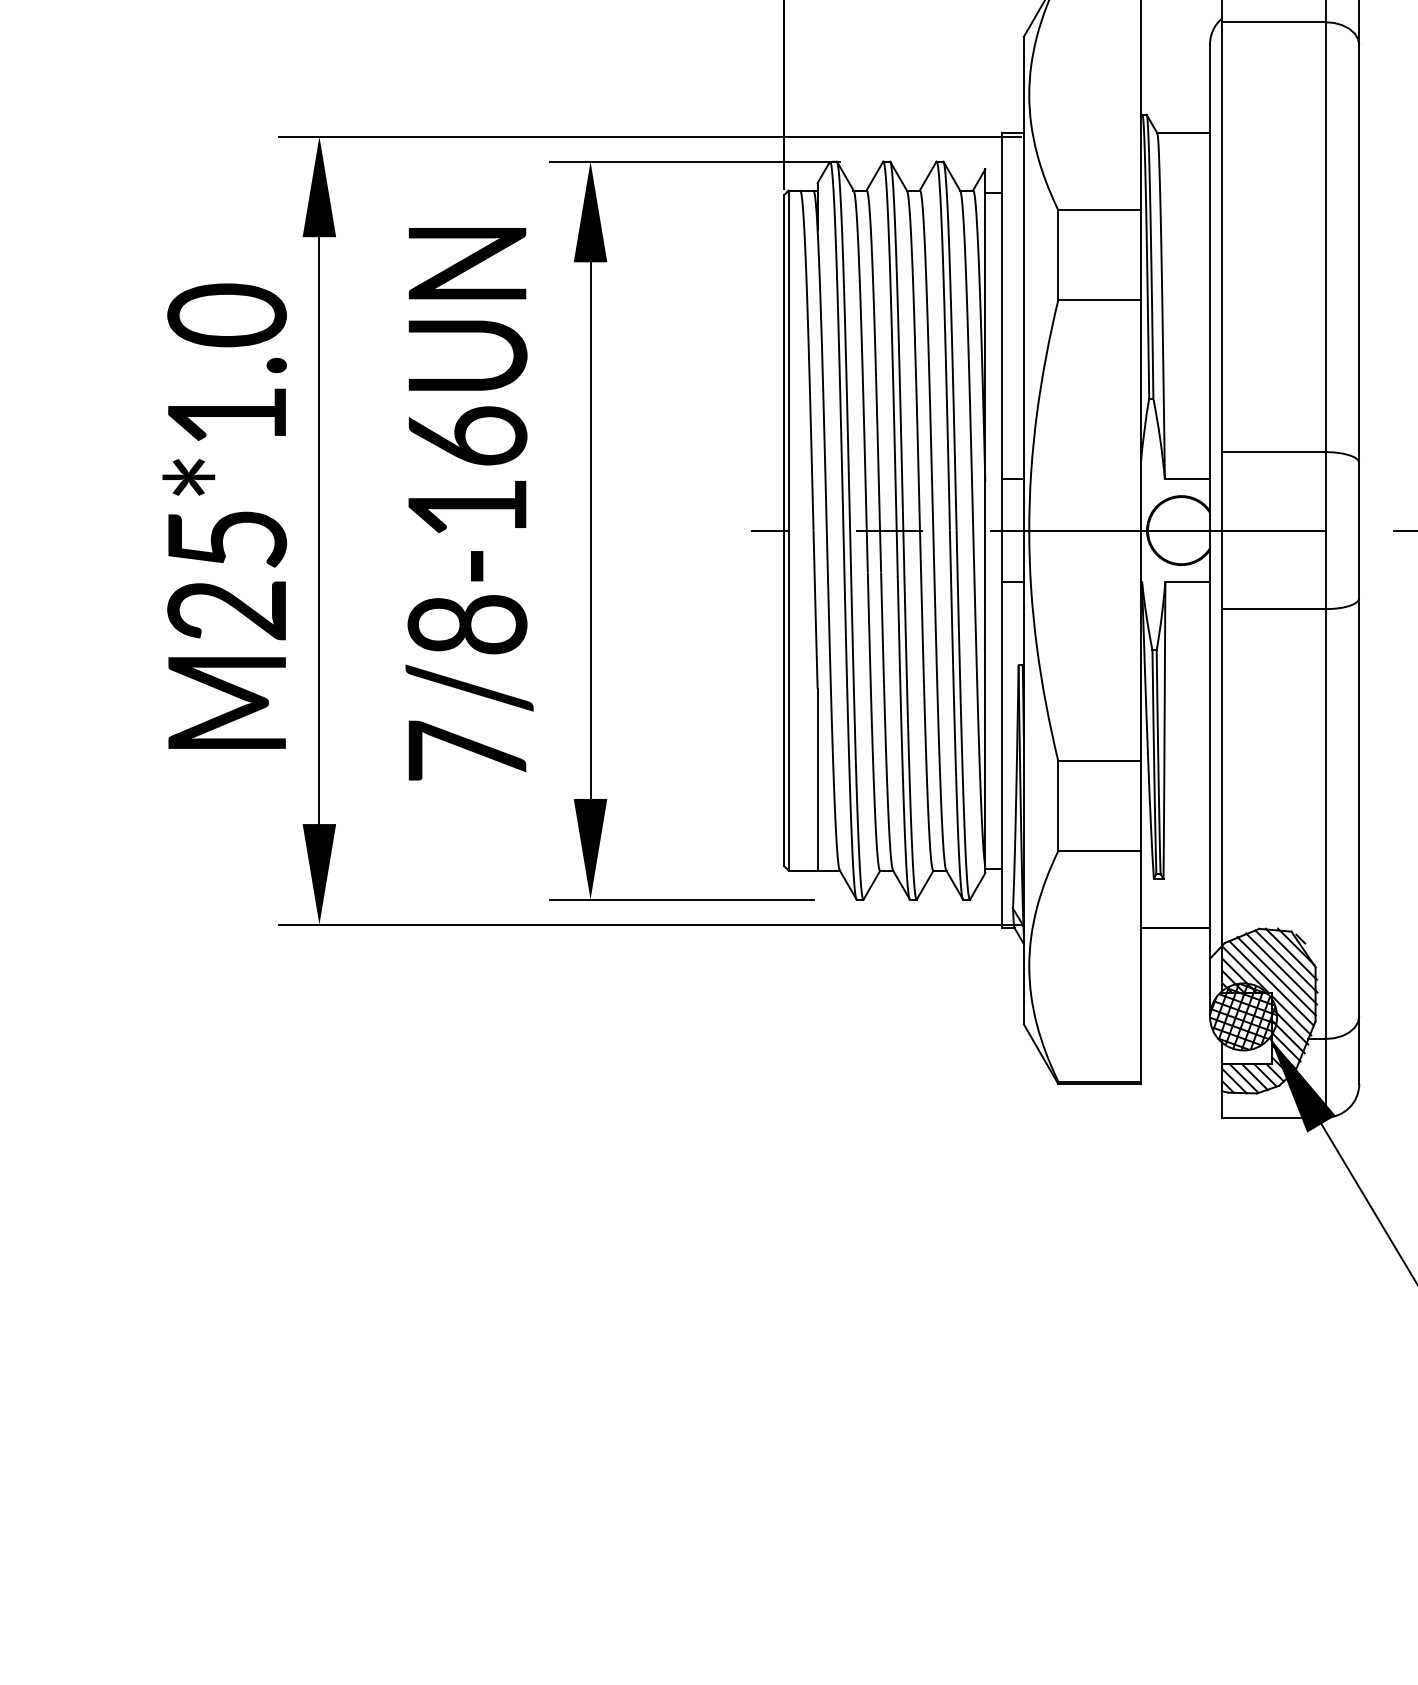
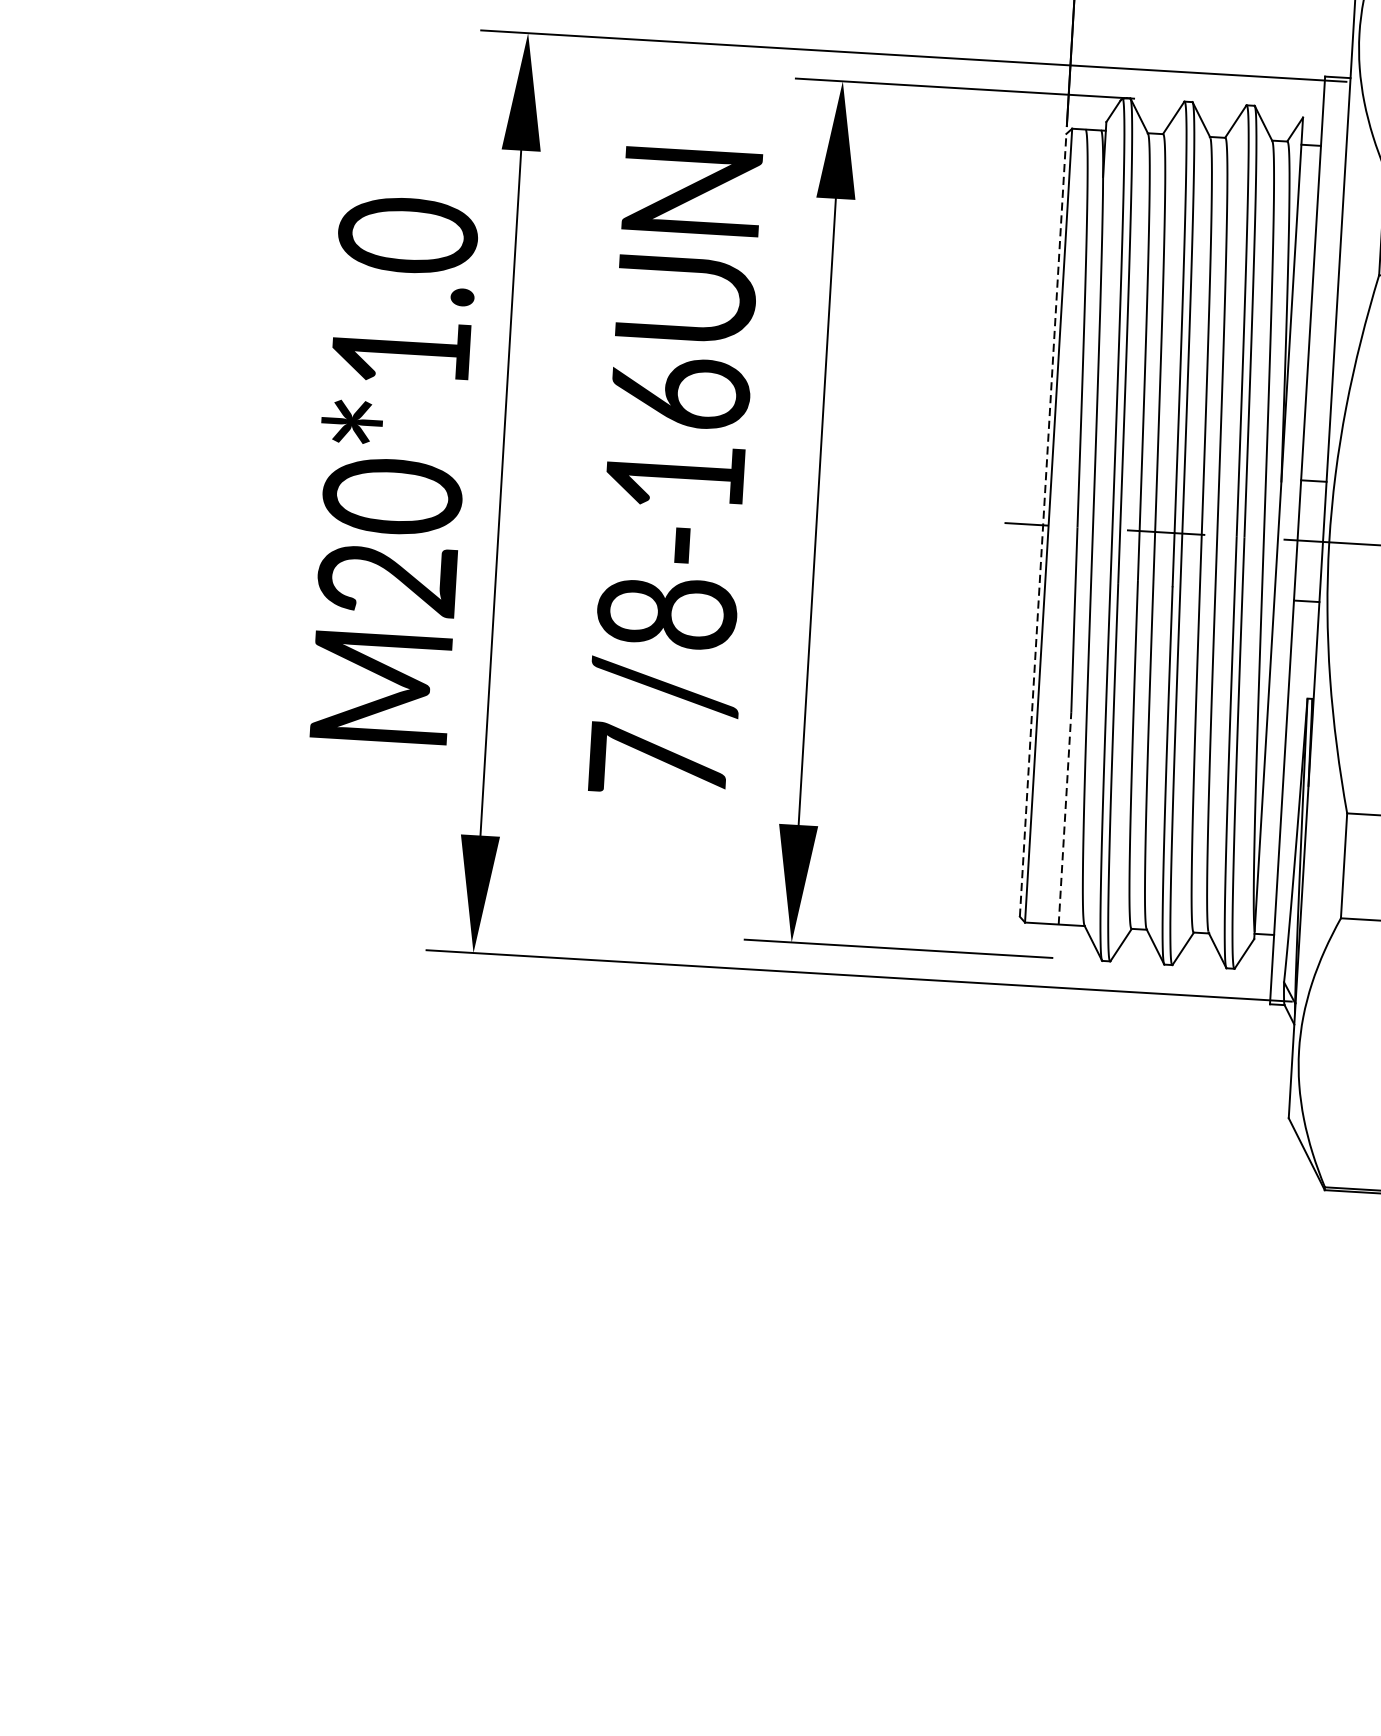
line: (784, 530) -> (1043, 525), solid -> dashed
text: (227, 538) -> (393, 495), M25*1.0 -> M20*1.0
line: (817, 779) -> (1064, 818), solid -> dashed

